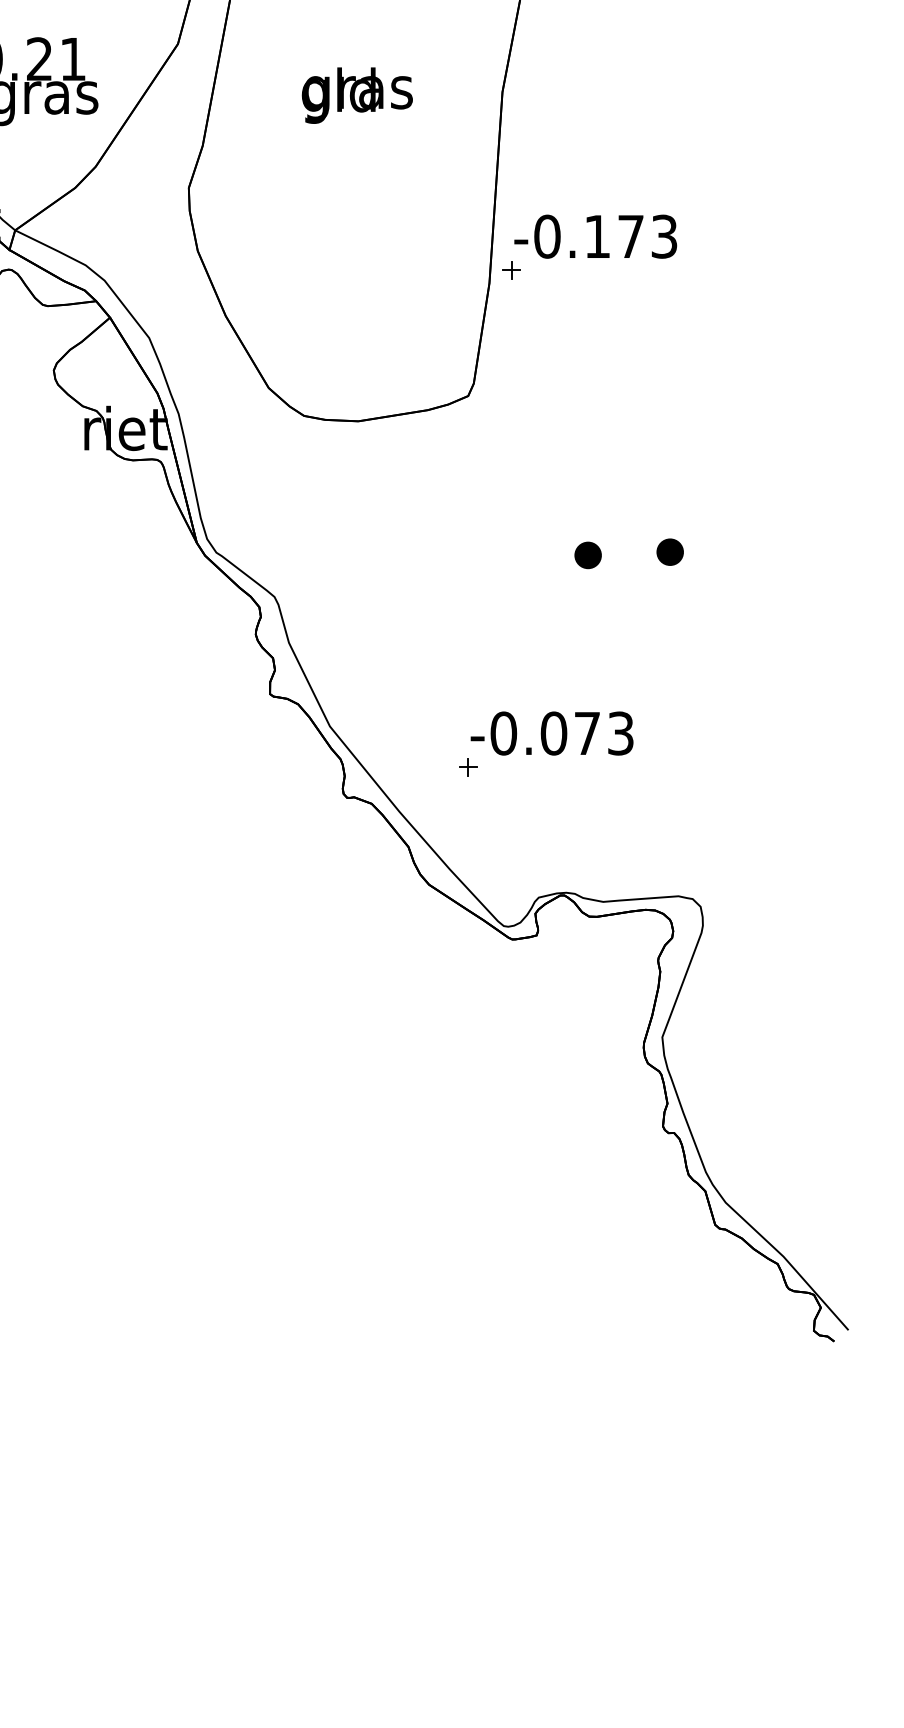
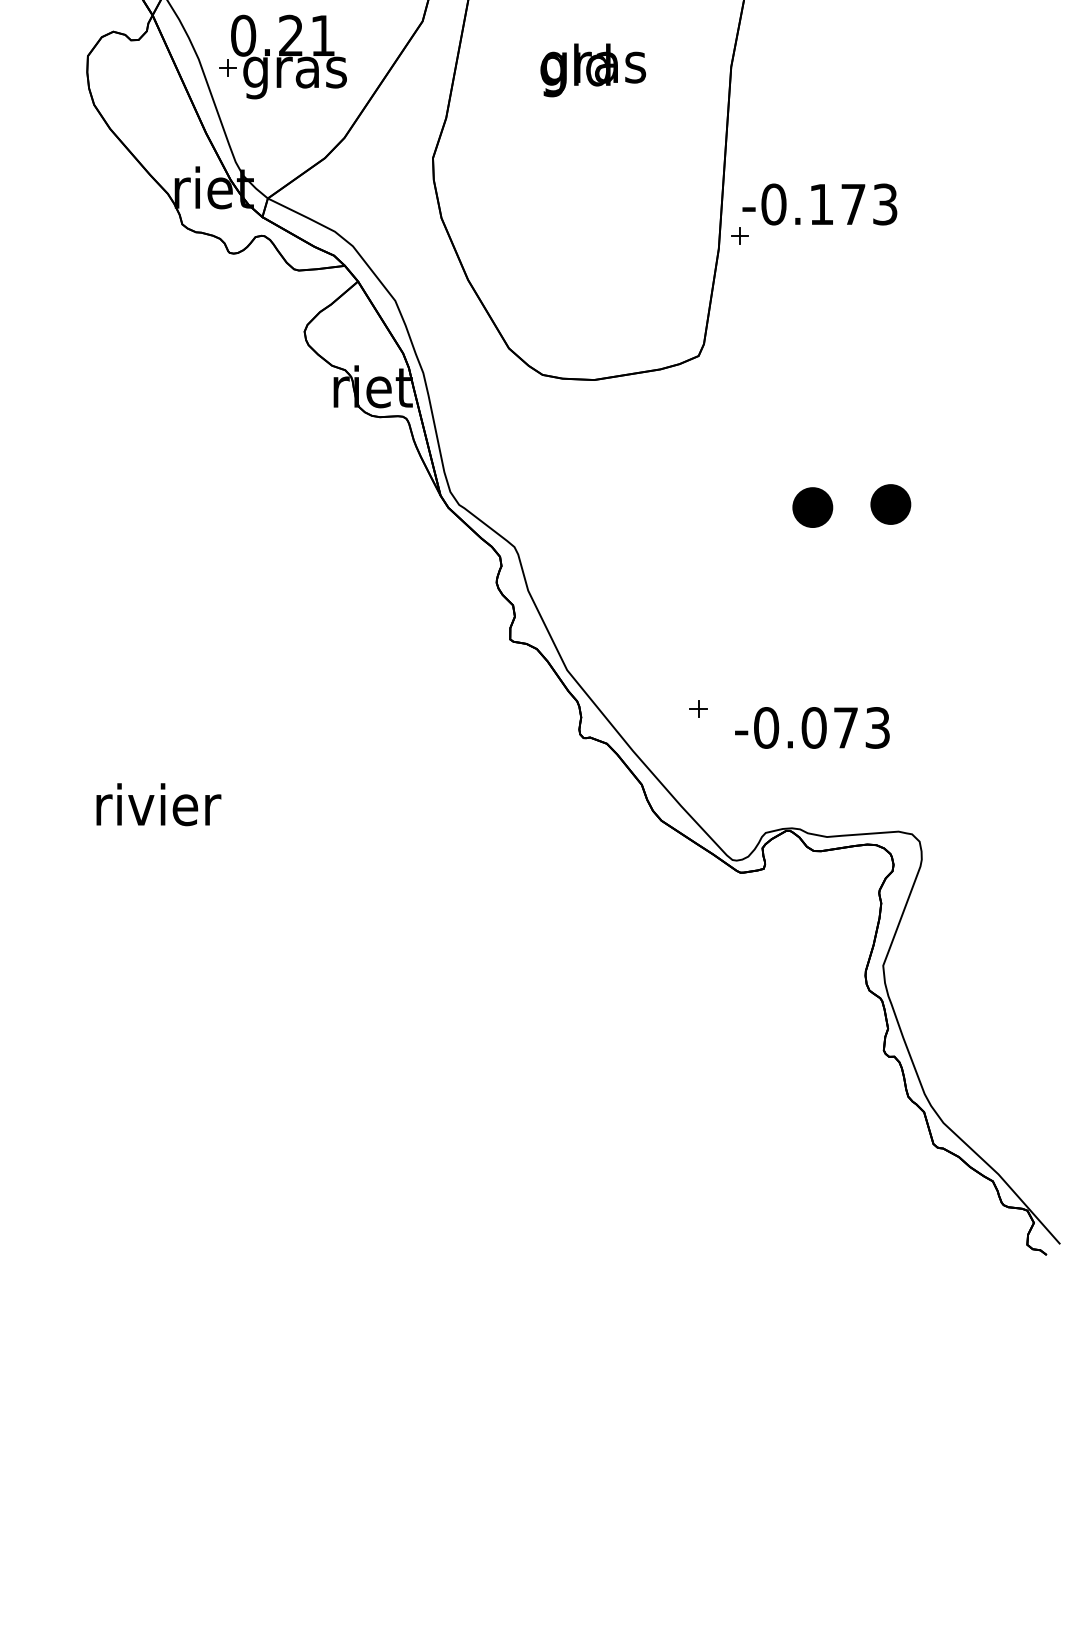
part: (669, 552) -> (890, 504), size x1.6
part: (587, 555) -> (812, 507), size x1.6
text: (552, 733) -> (812, 727), moved

